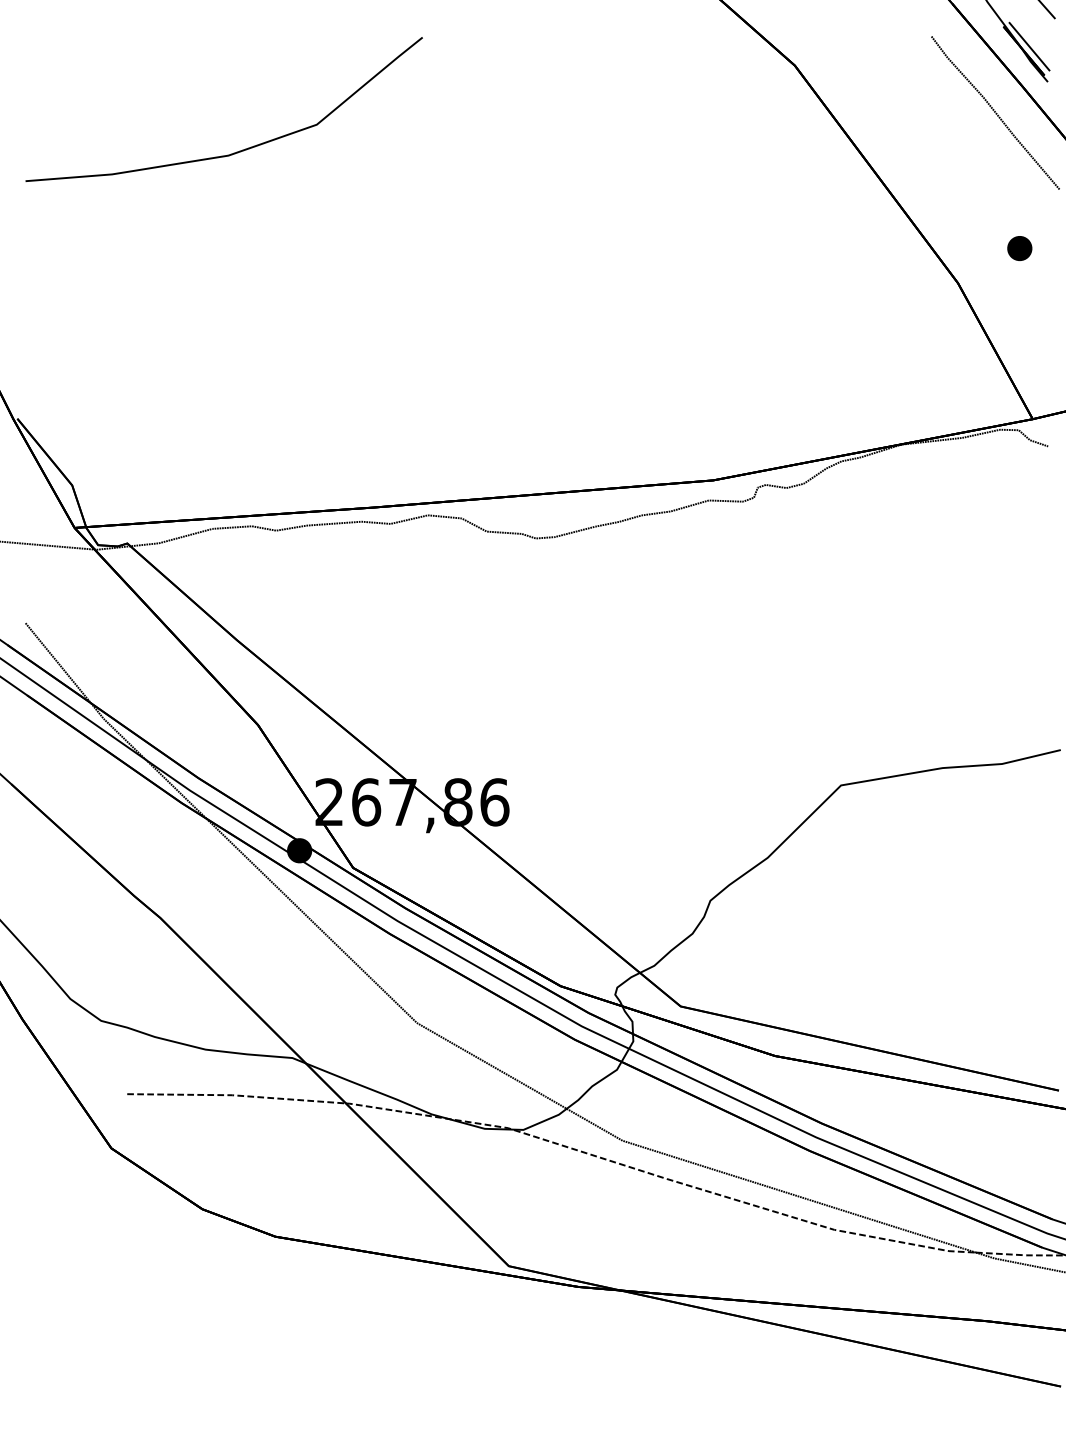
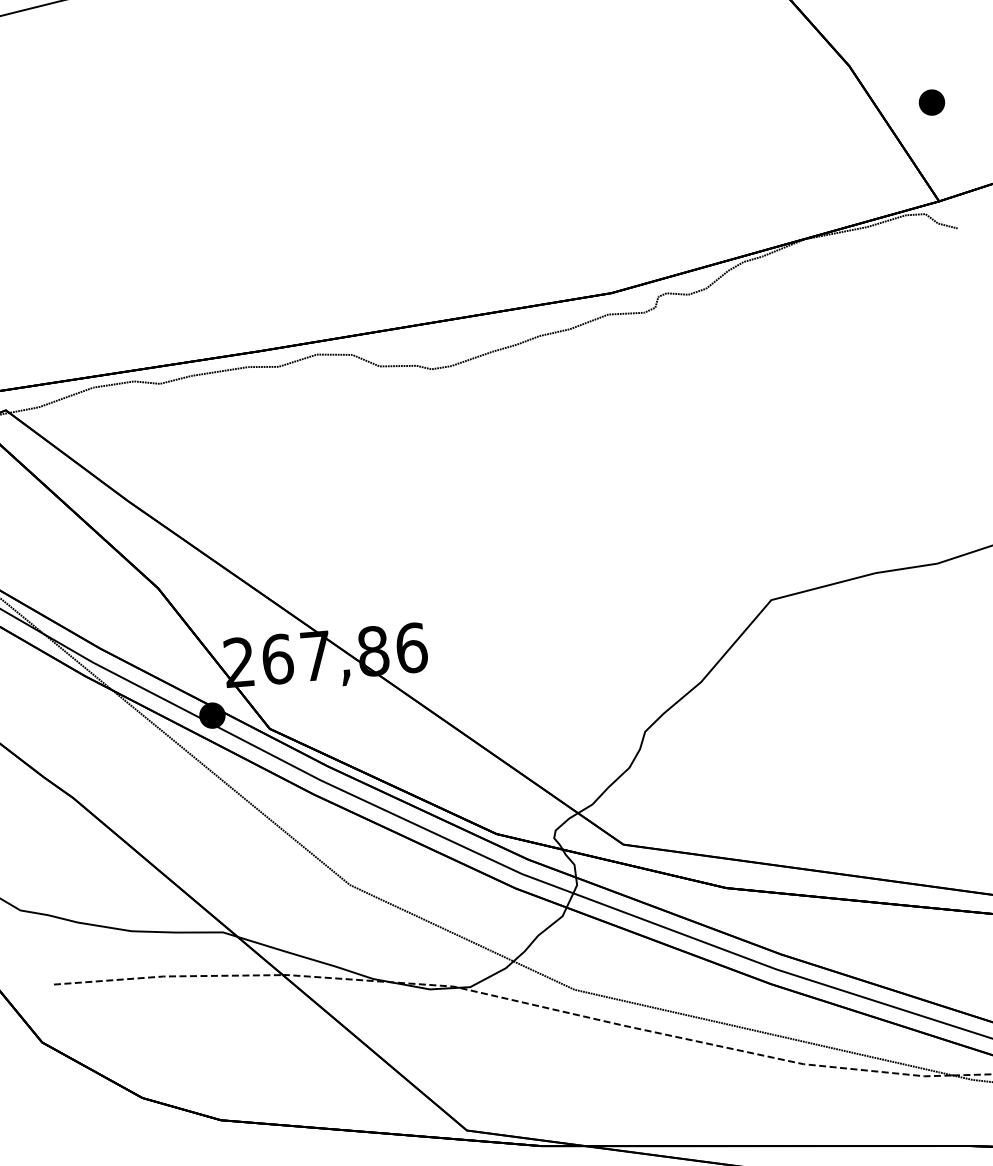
part: (1019, 248) -> (931, 102), moved

